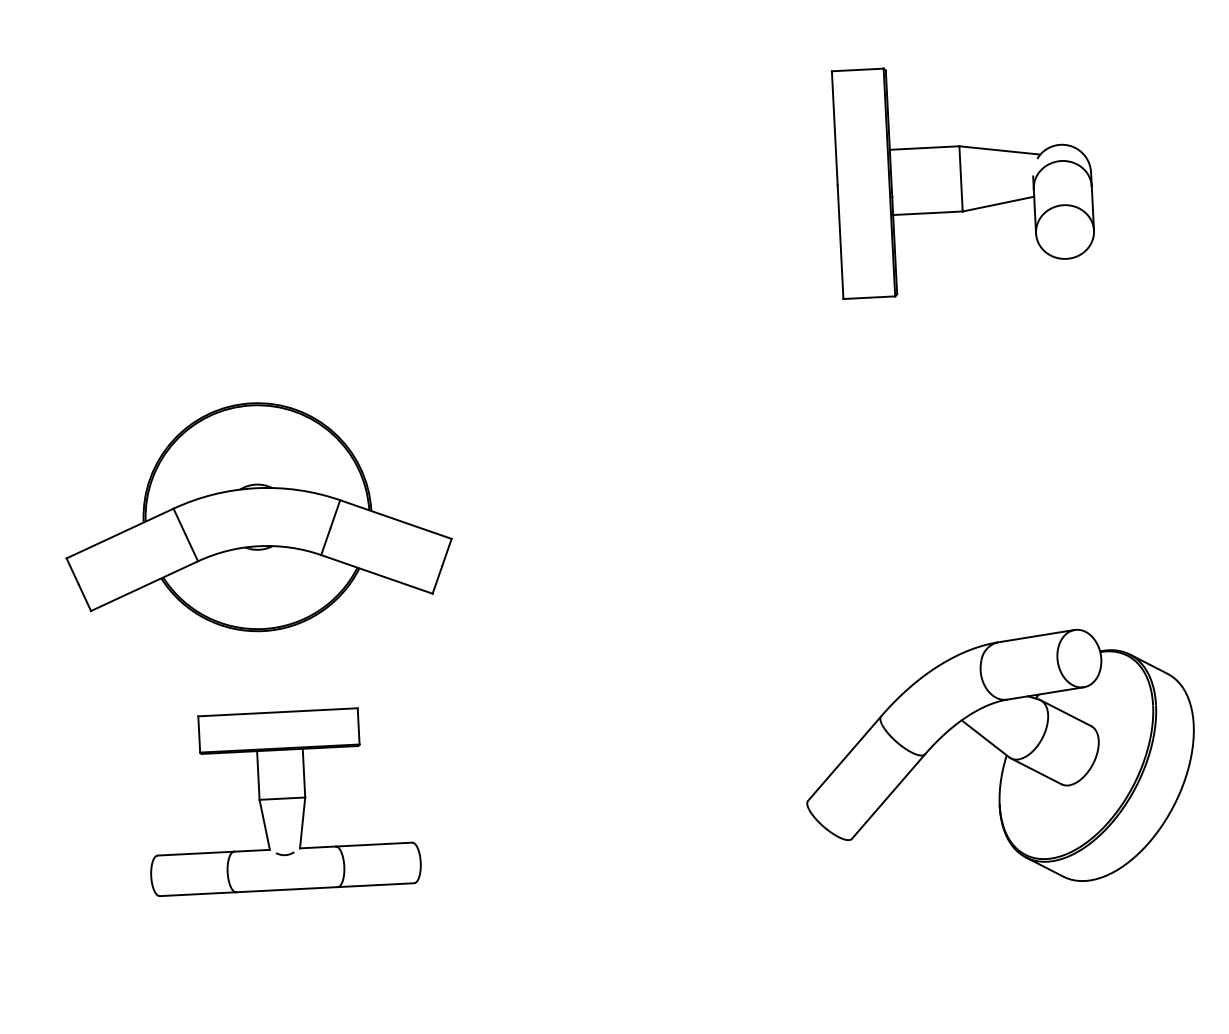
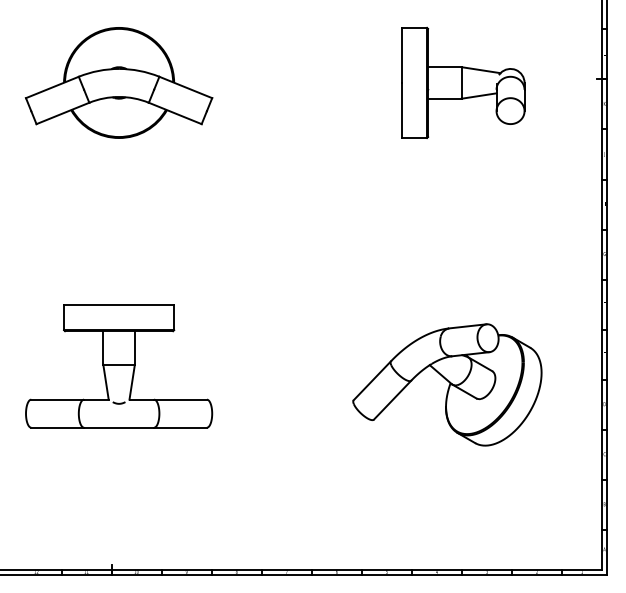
part: (256, 516) -> (118, 82), moved
part: (1000, 758) -> (447, 384), moved
part: (283, 801) -> (119, 366), size x1.43

